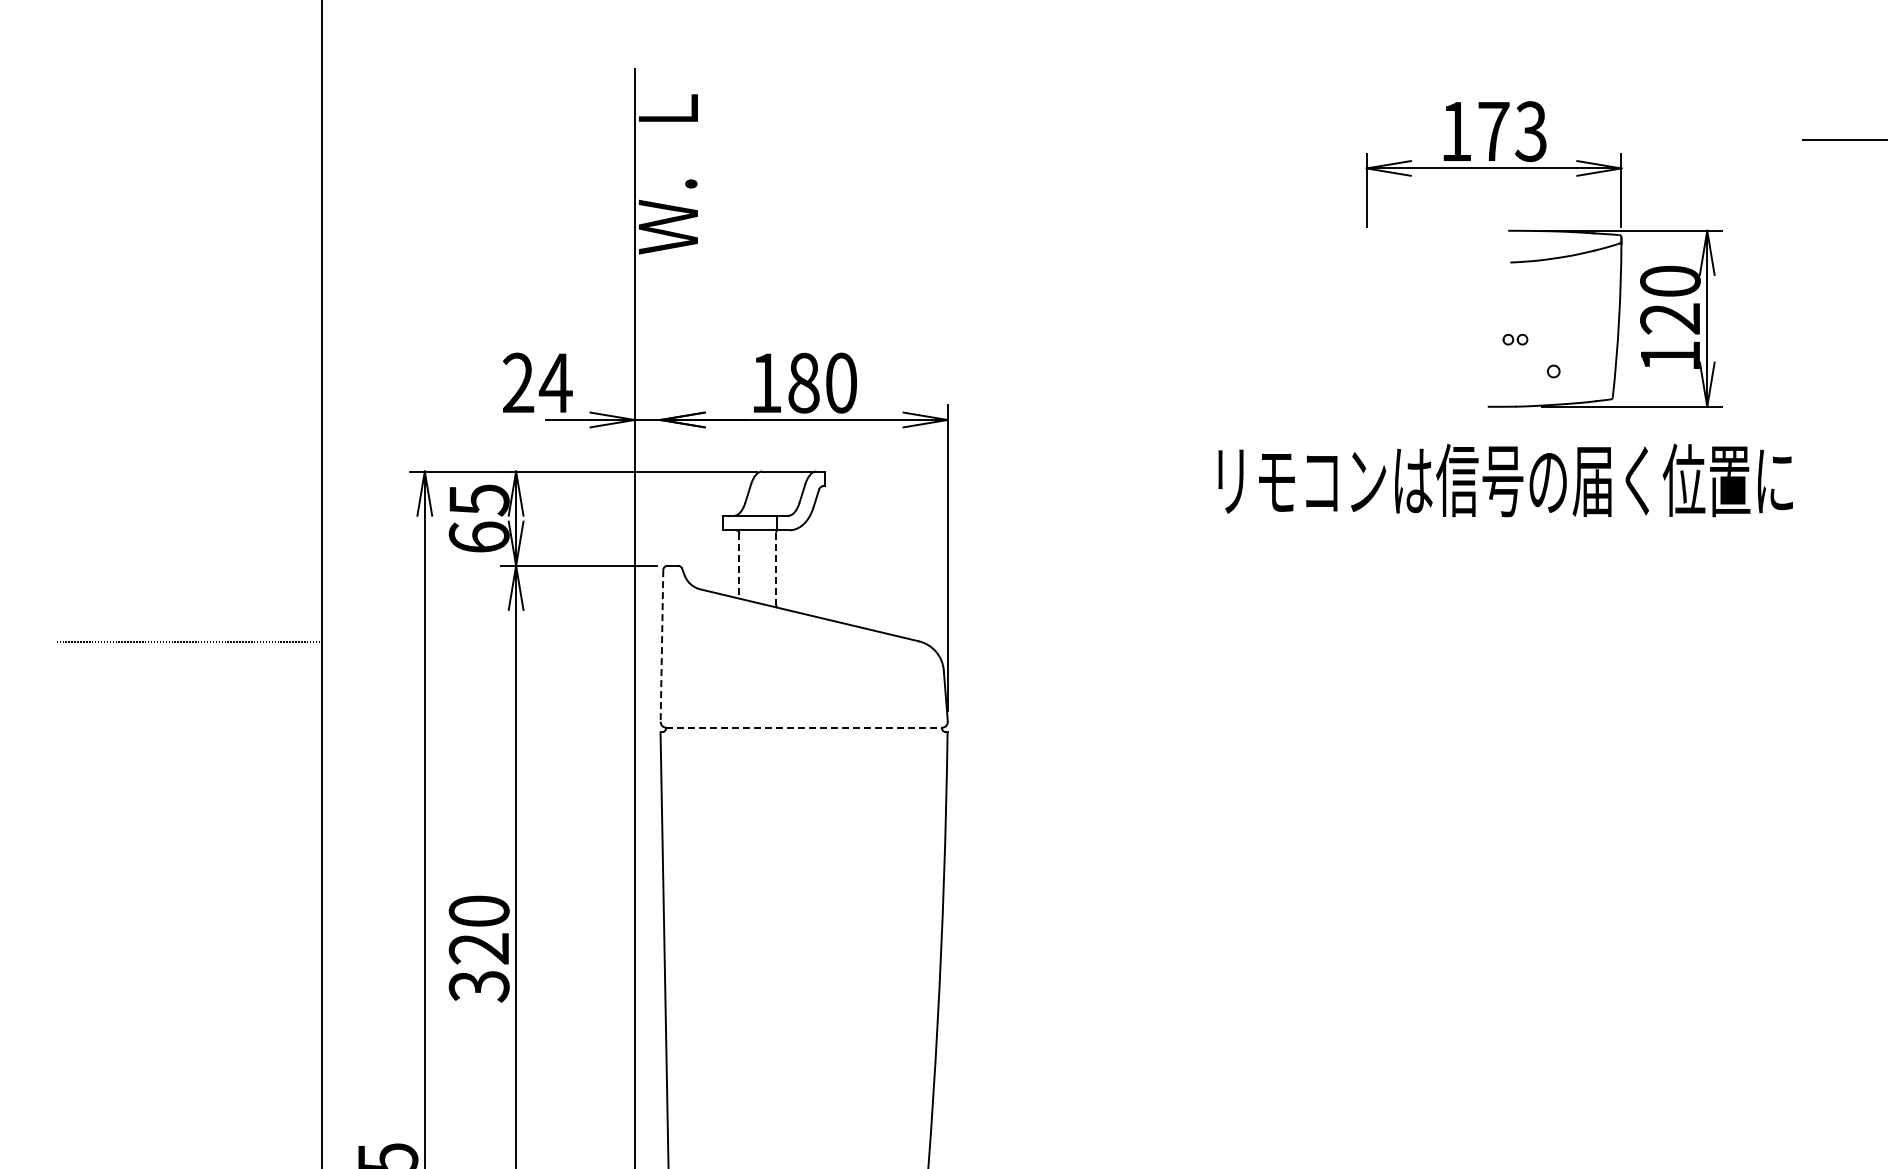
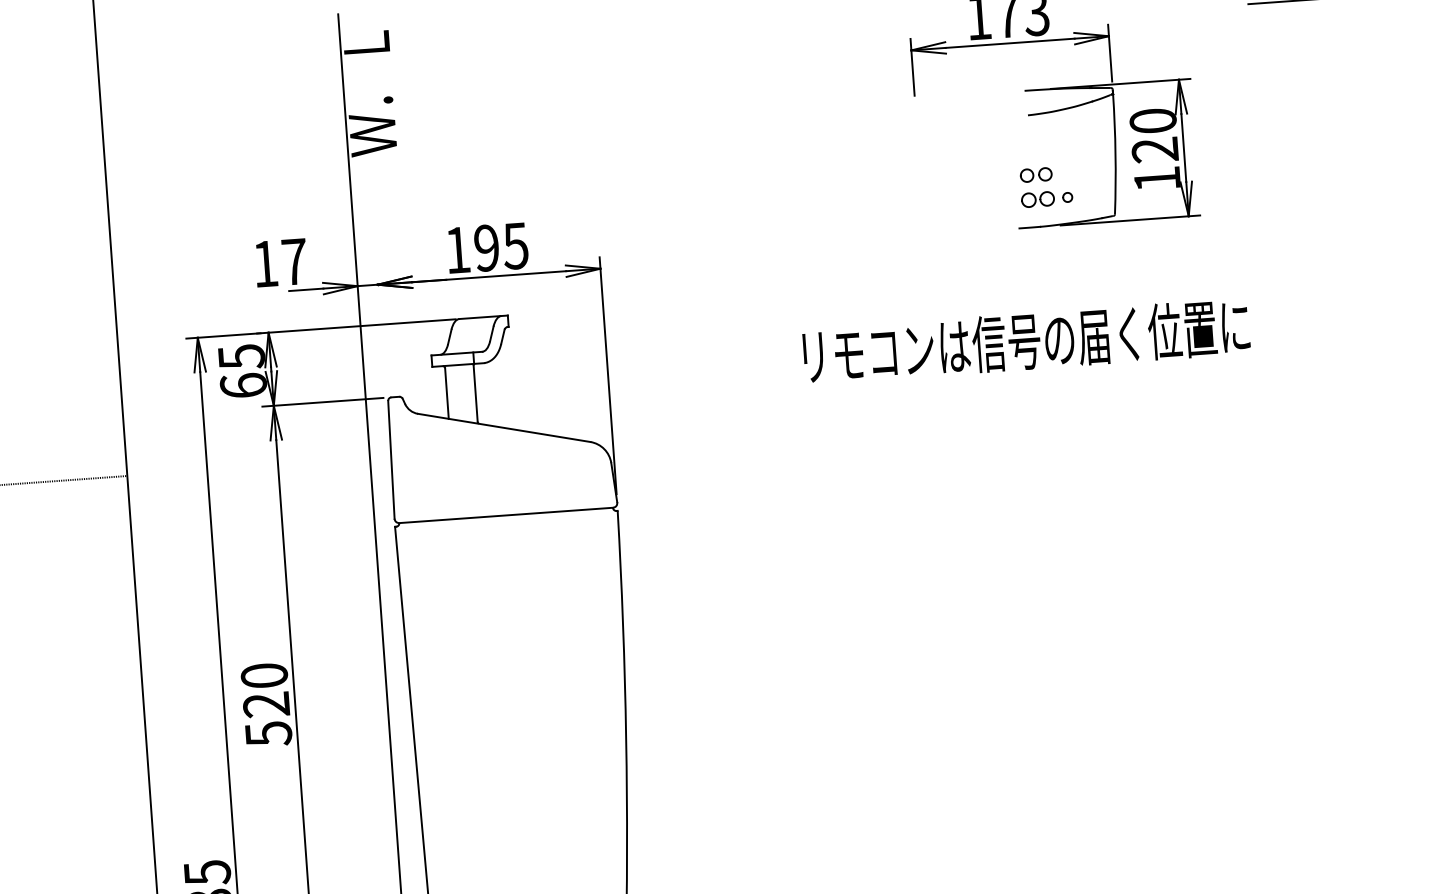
part: (1515, 339) -> (1036, 174), size x1.67
part: (1514, 371) -> (1037, 199), added
text: (537, 382) -> (280, 262), 24 -> 17
text: (822, 382) -> (501, 246), 180 -> 195
text: (1505, 480) -> (1026, 341), moved
line: (739, 566) -> (447, 393), dashed -> solid
line: (776, 569) -> (475, 394), dashed -> solid
line: (661, 646) -> (391, 460), dashed -> solid
line: (804, 727) -> (506, 515), dashed -> solid
text: (478, 986) -> (268, 734), 320 -> 520

